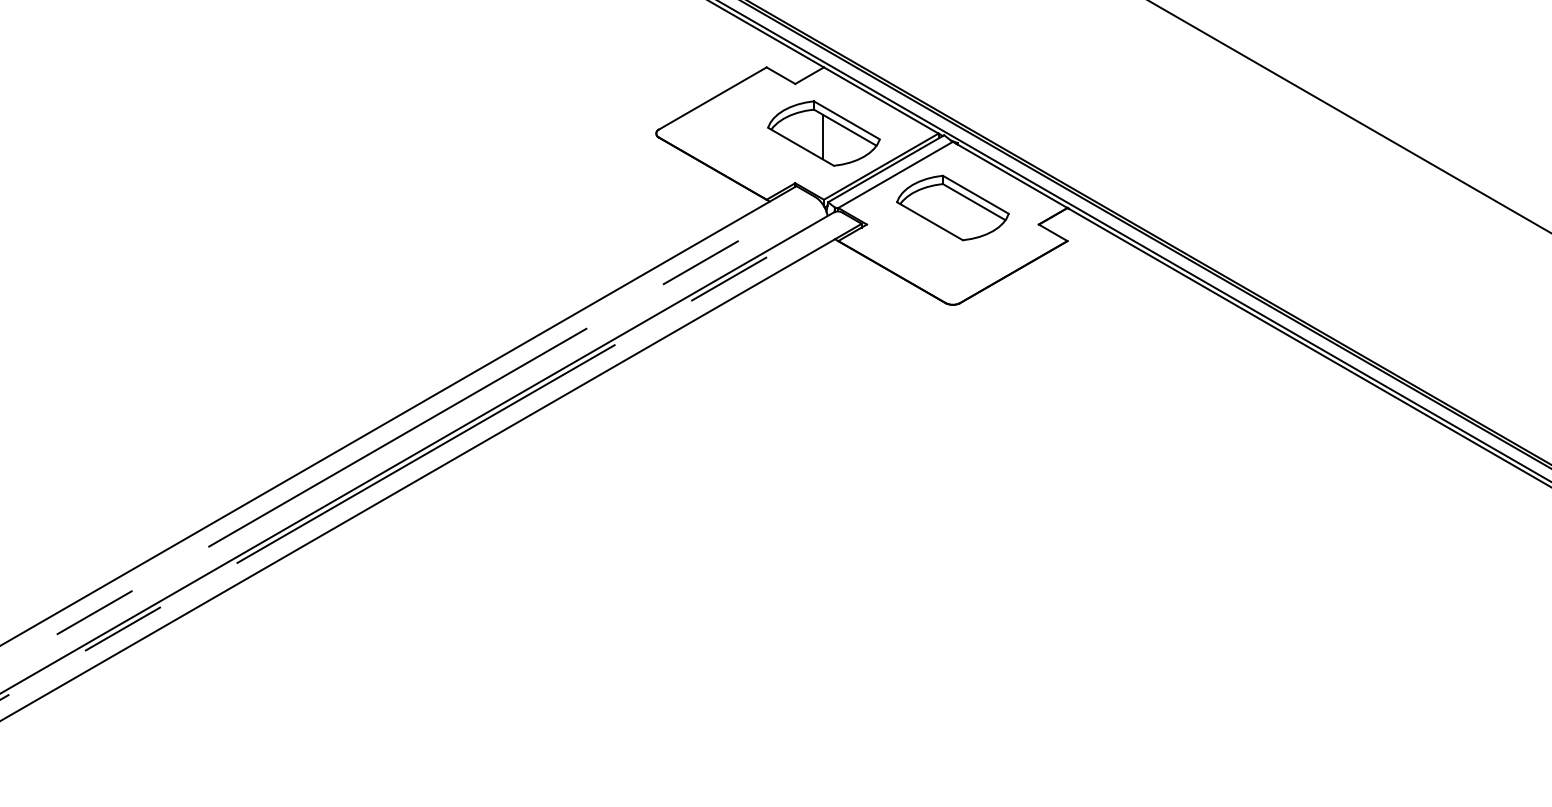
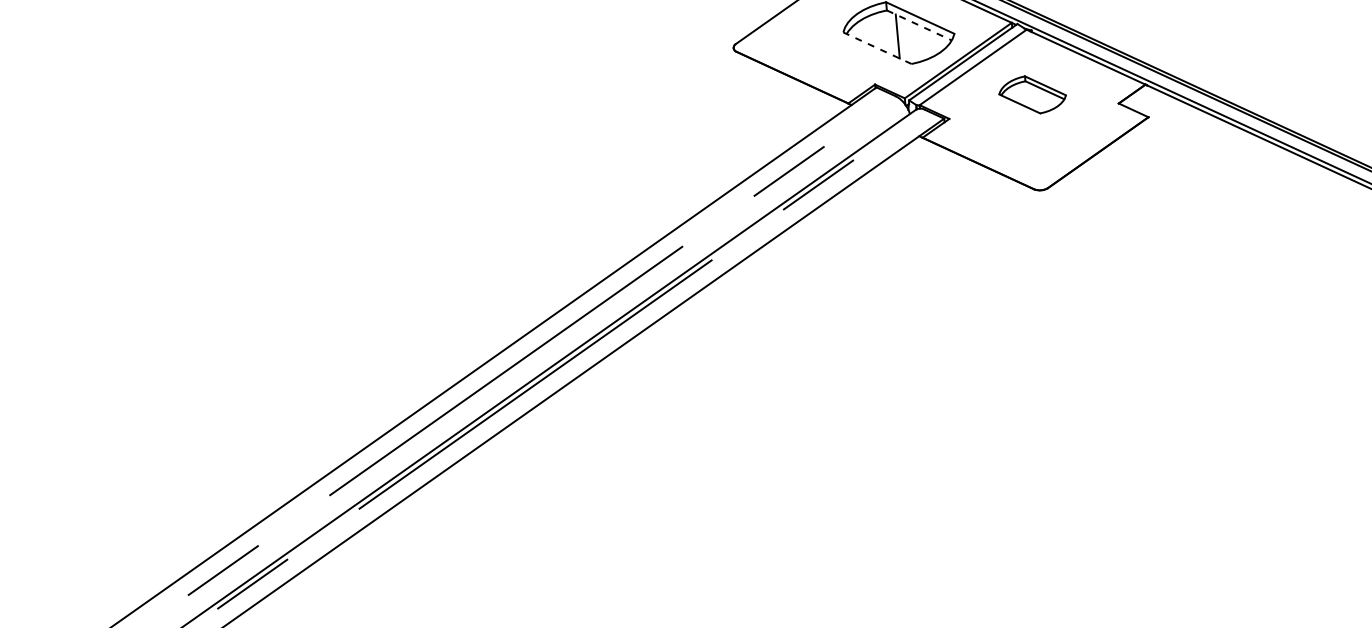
line: (845, 127) -> (919, 25), solid -> dashed
line: (800, 146) -> (876, 47), solid -> dashed
part: (952, 207) -> (1032, 94), size x0.6

